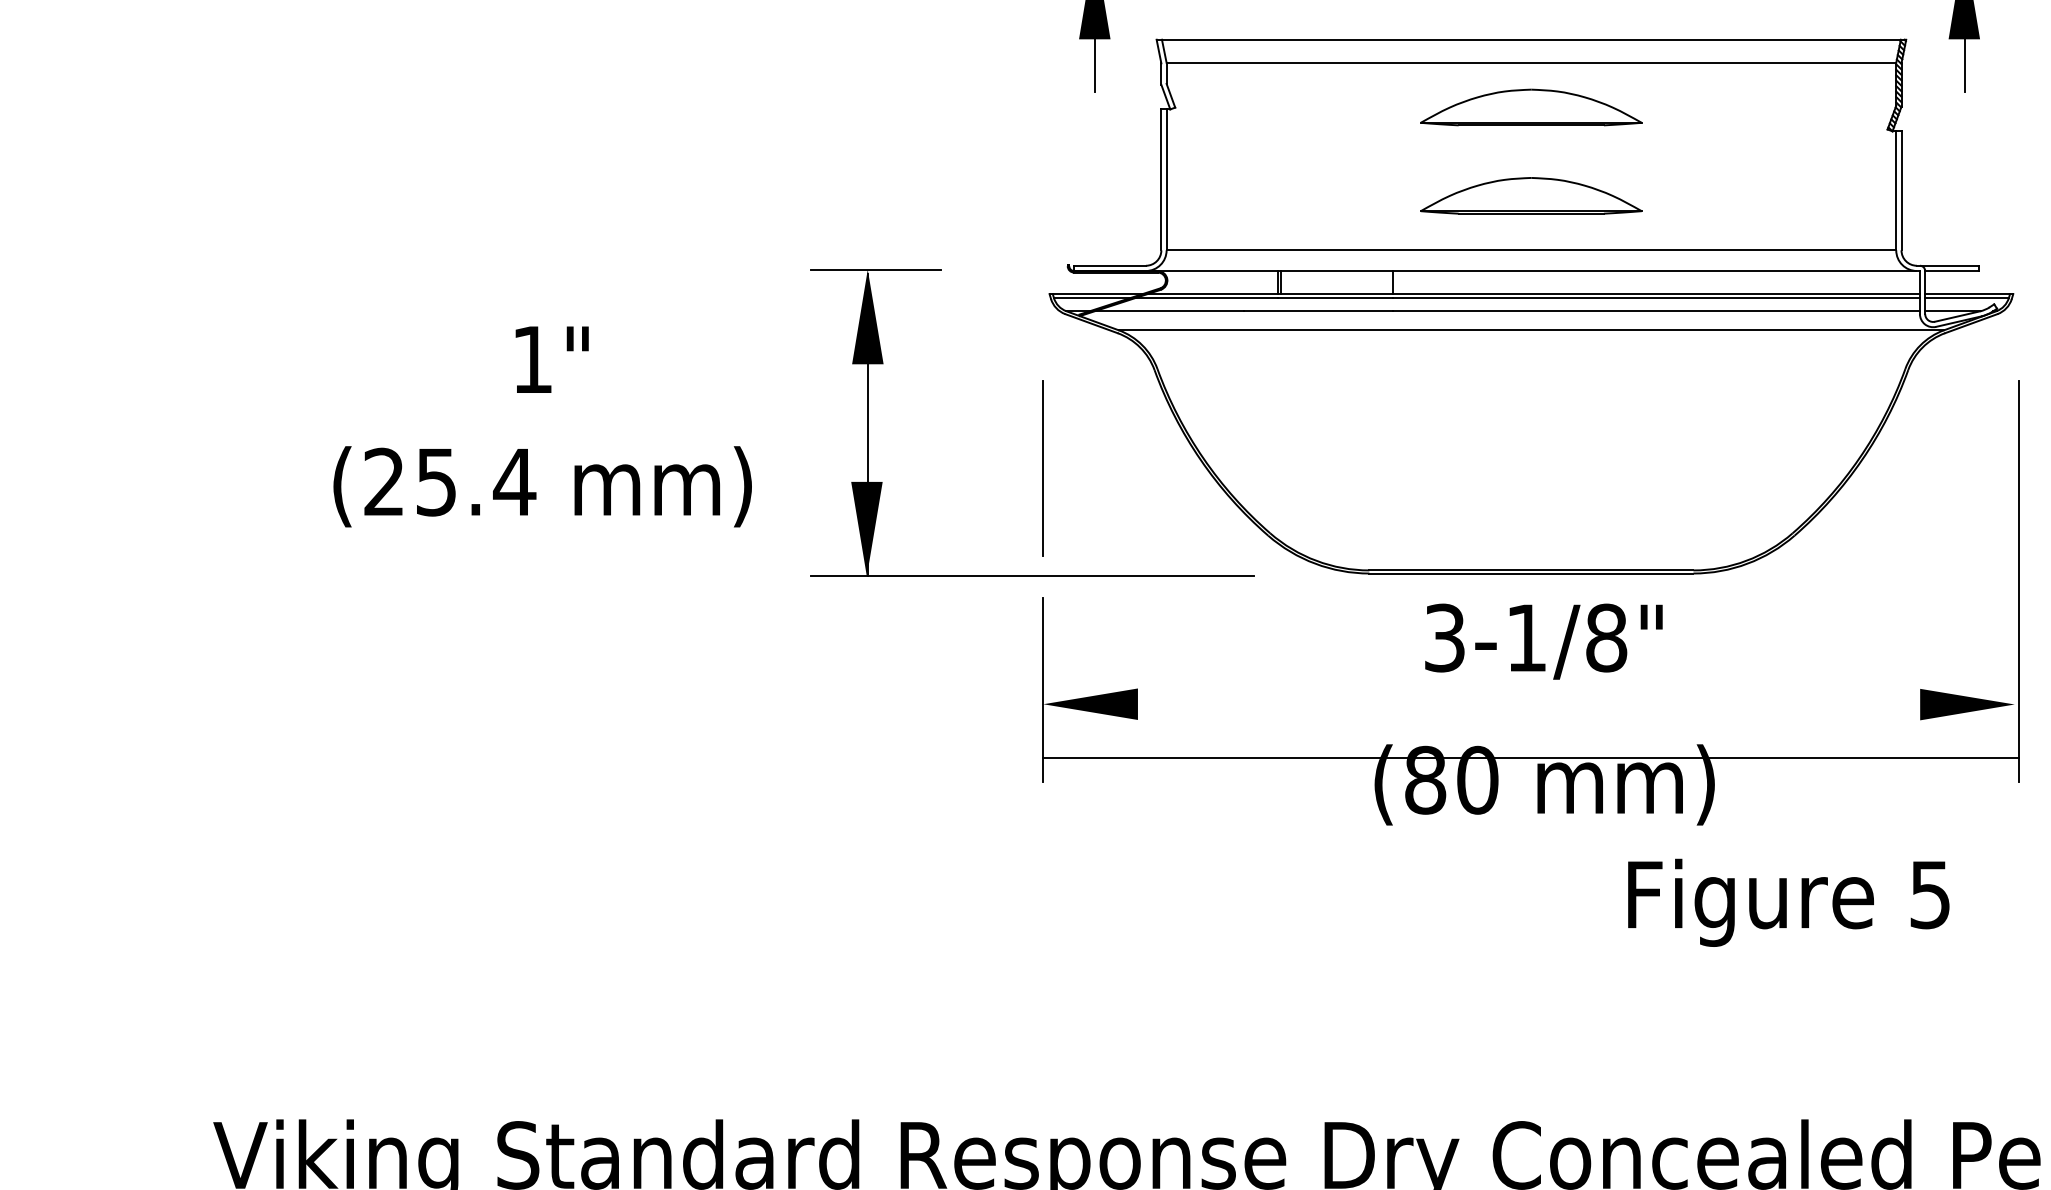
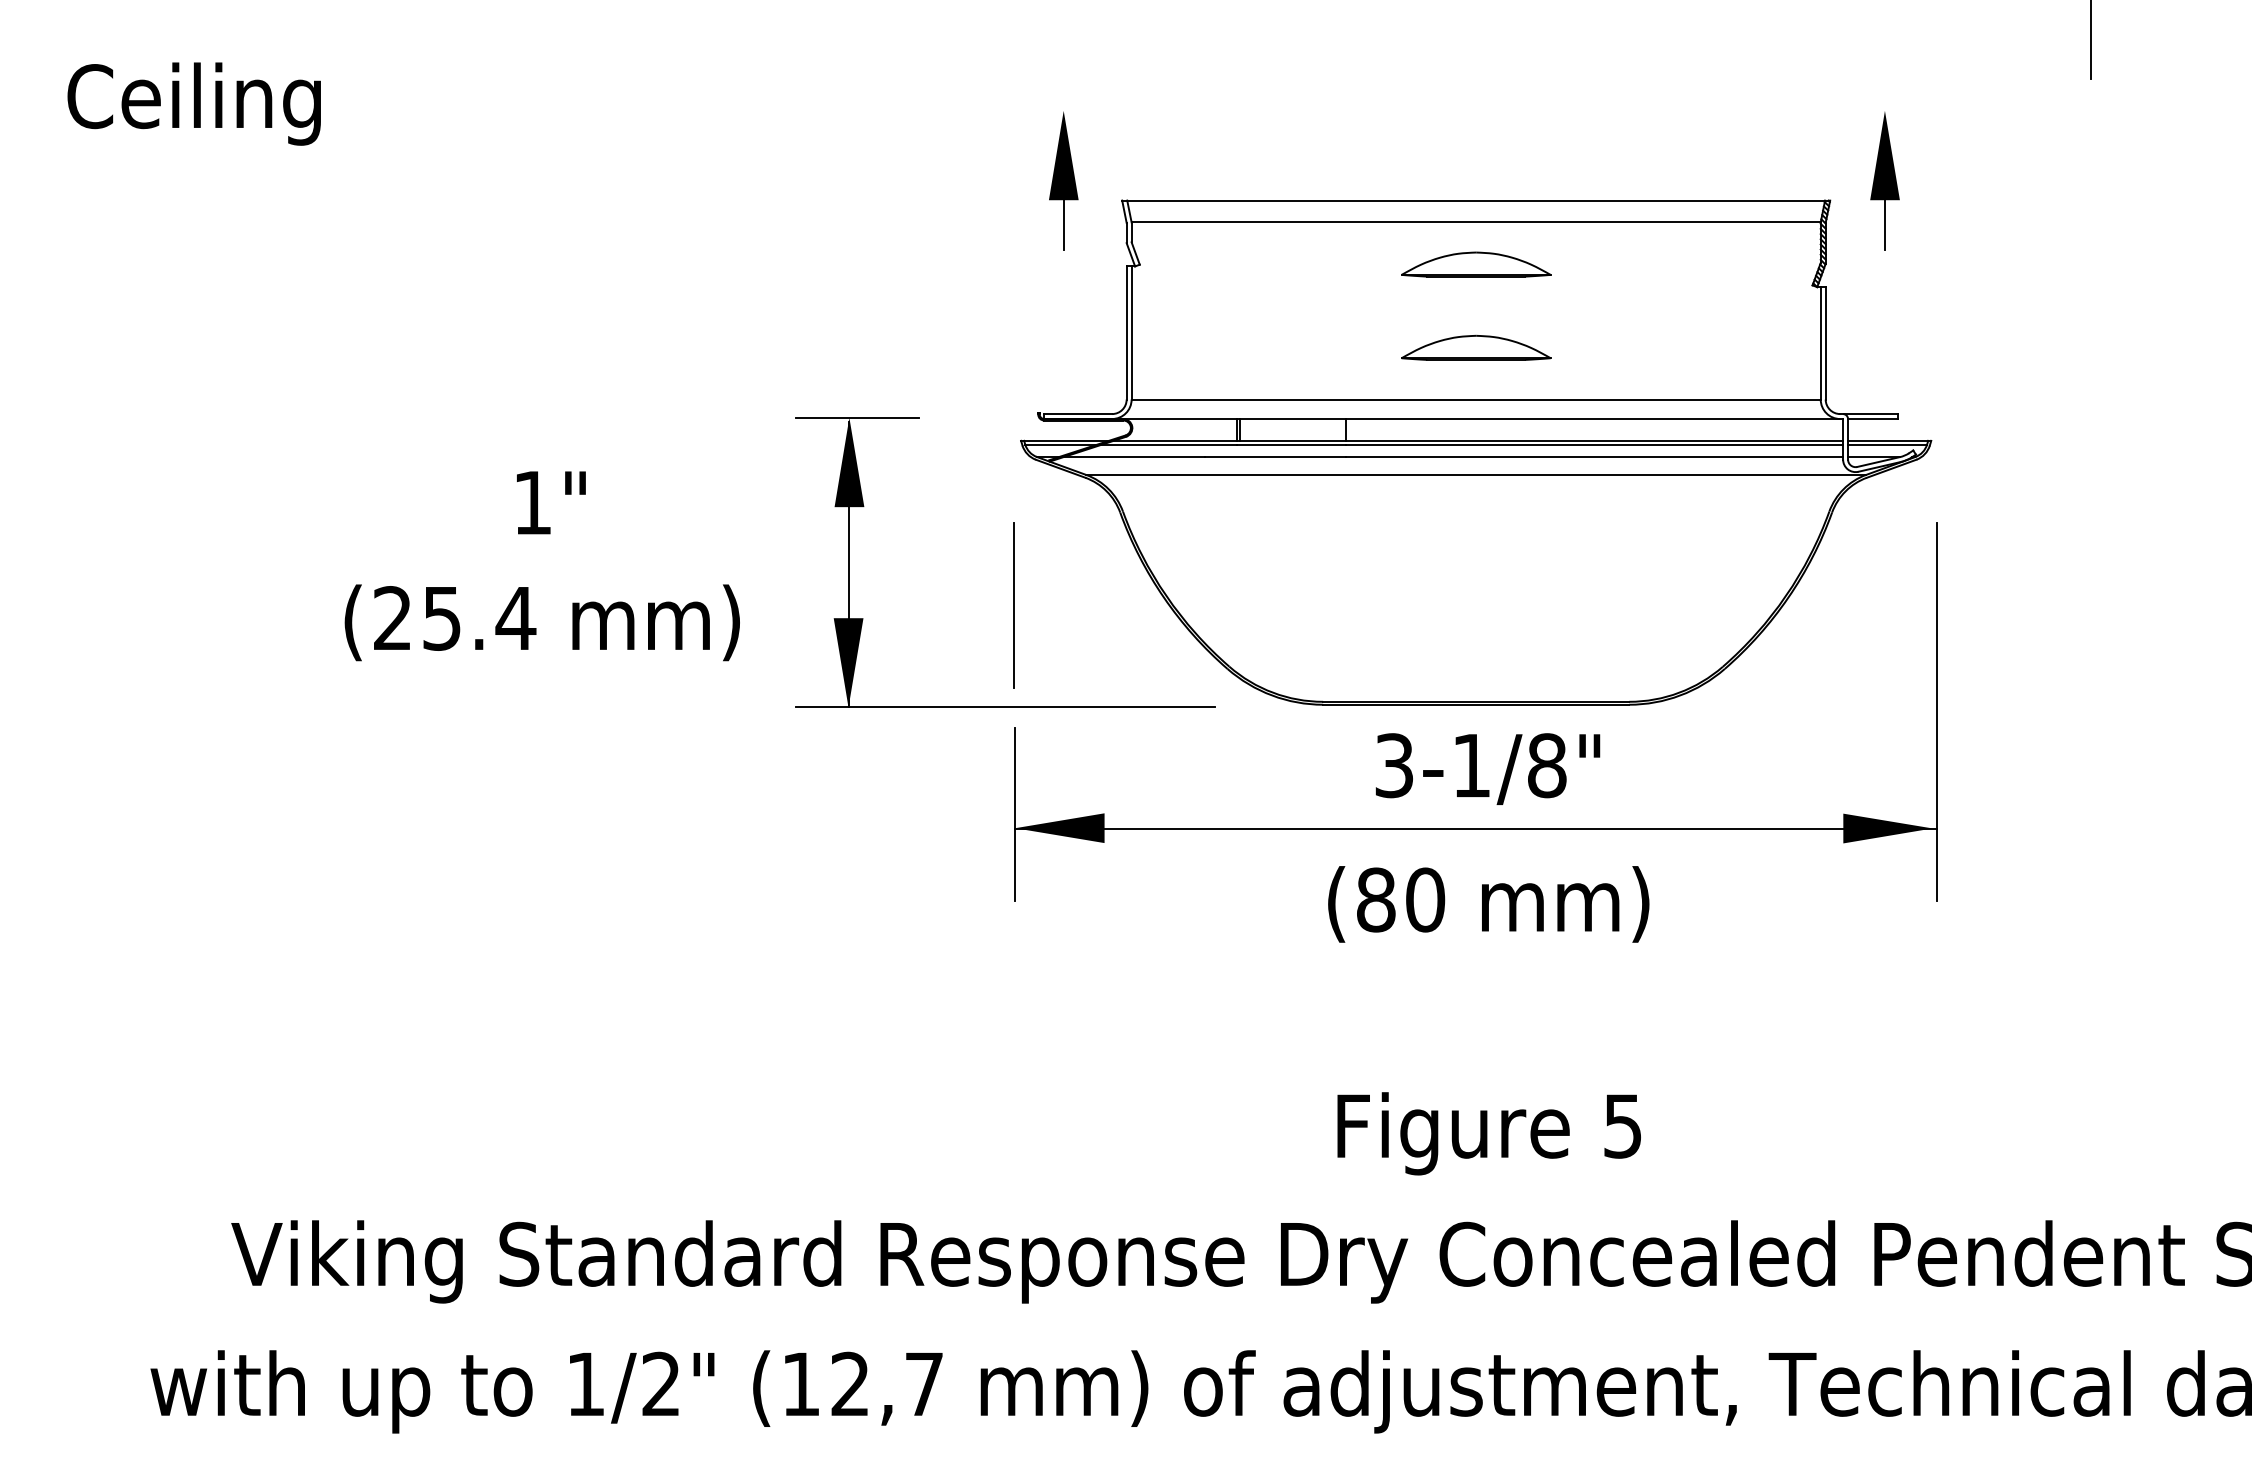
part: (1531, 107) -> (1476, 264), size x0.71
part: (1531, 195) -> (1476, 347), size x0.71
line: (1530, 757) -> (1475, 828), moved
text: (1787, 902) -> (1488, 1133), moved

